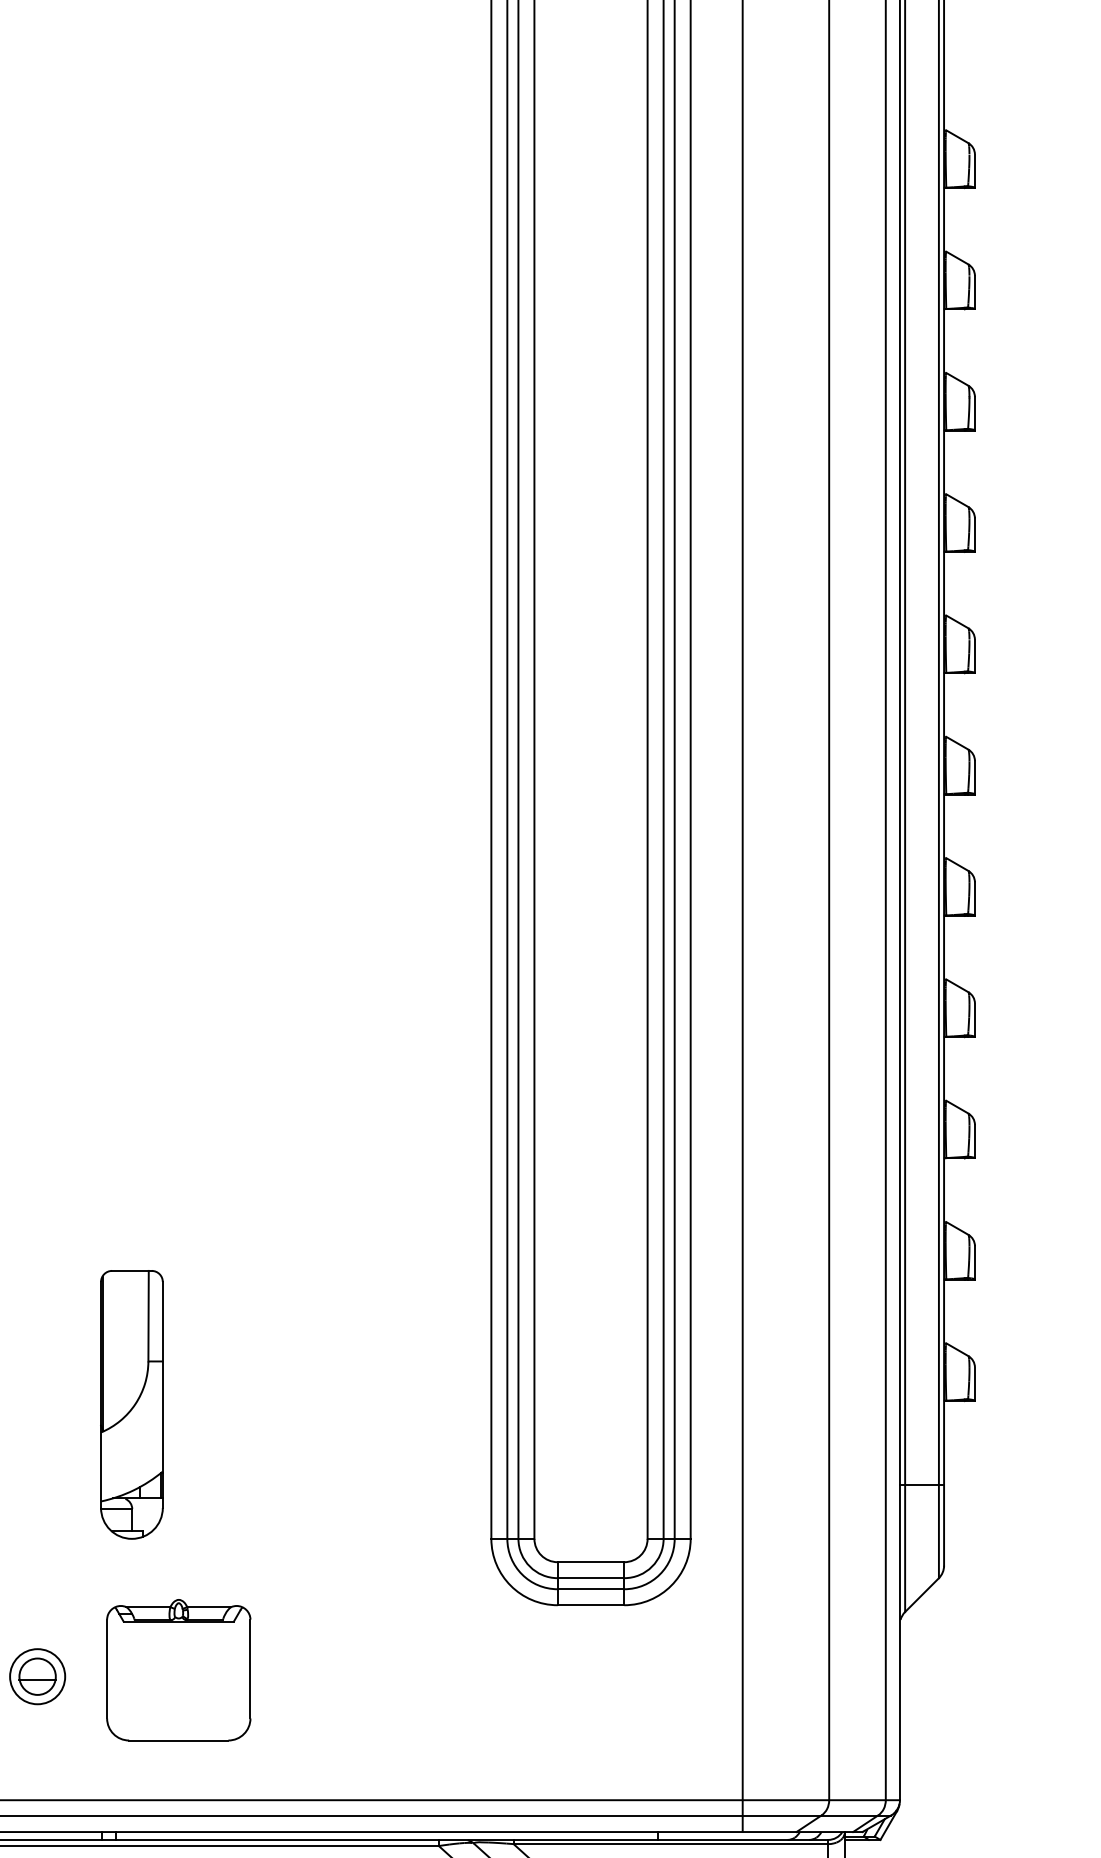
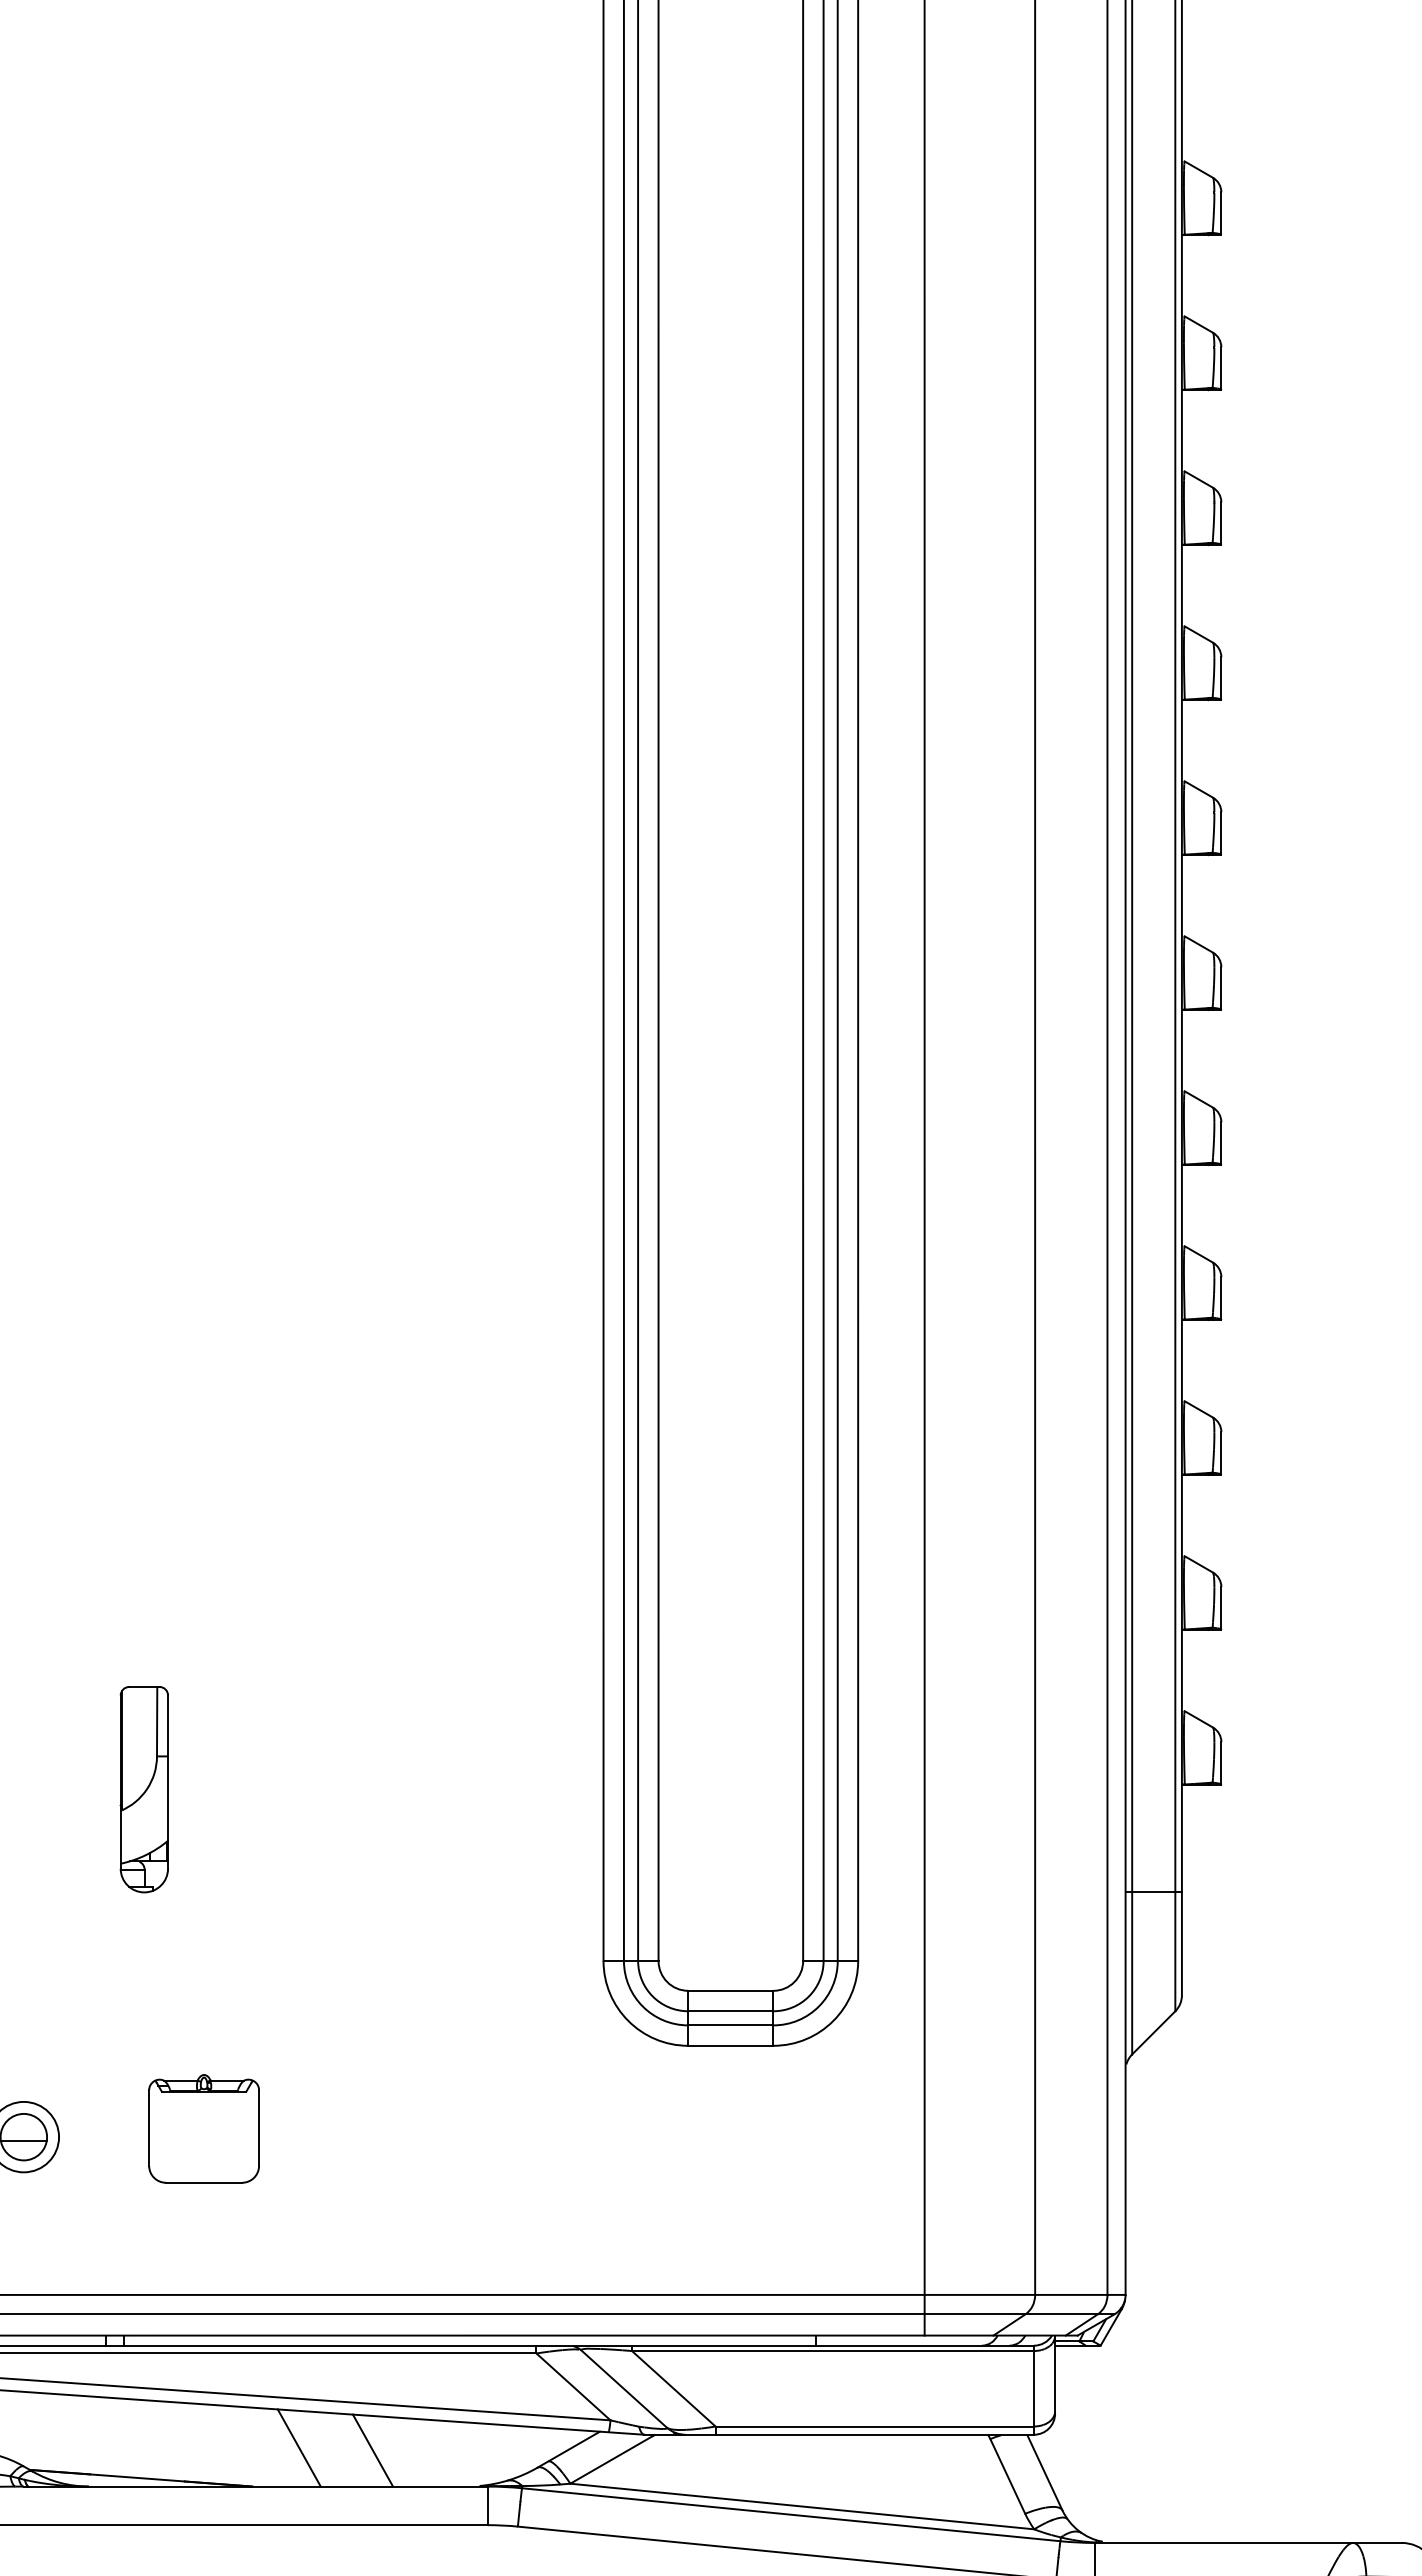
part: (132, 1404) -> (144, 1789), size x0.6
part: (178, 1669) -> (203, 2128), size x0.6

